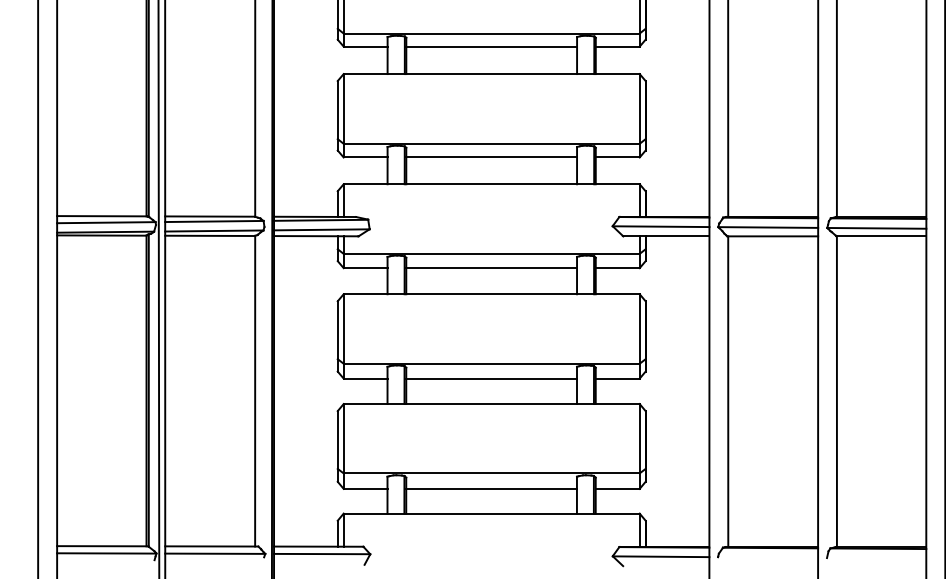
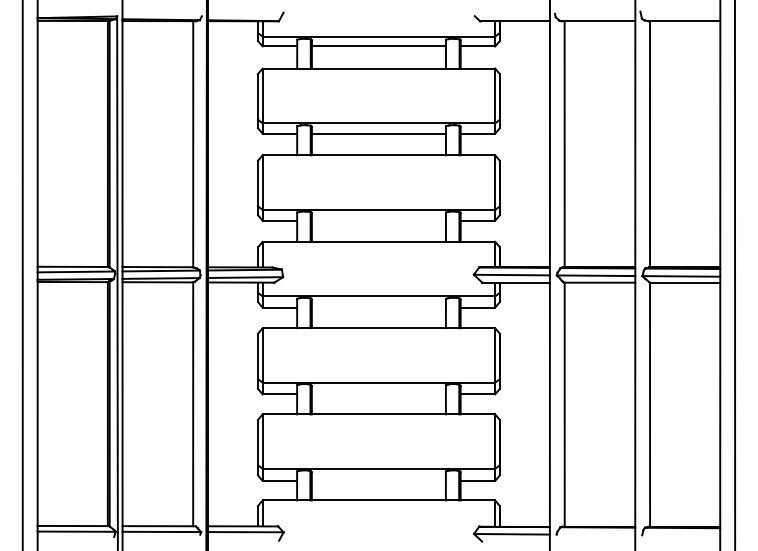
line: (491, 157) -> (378, 220), removed
line: (491, 267) -> (378, 307), removed
line: (491, 378) -> (378, 394), removed
line: (491, 488) -> (378, 480), removed

